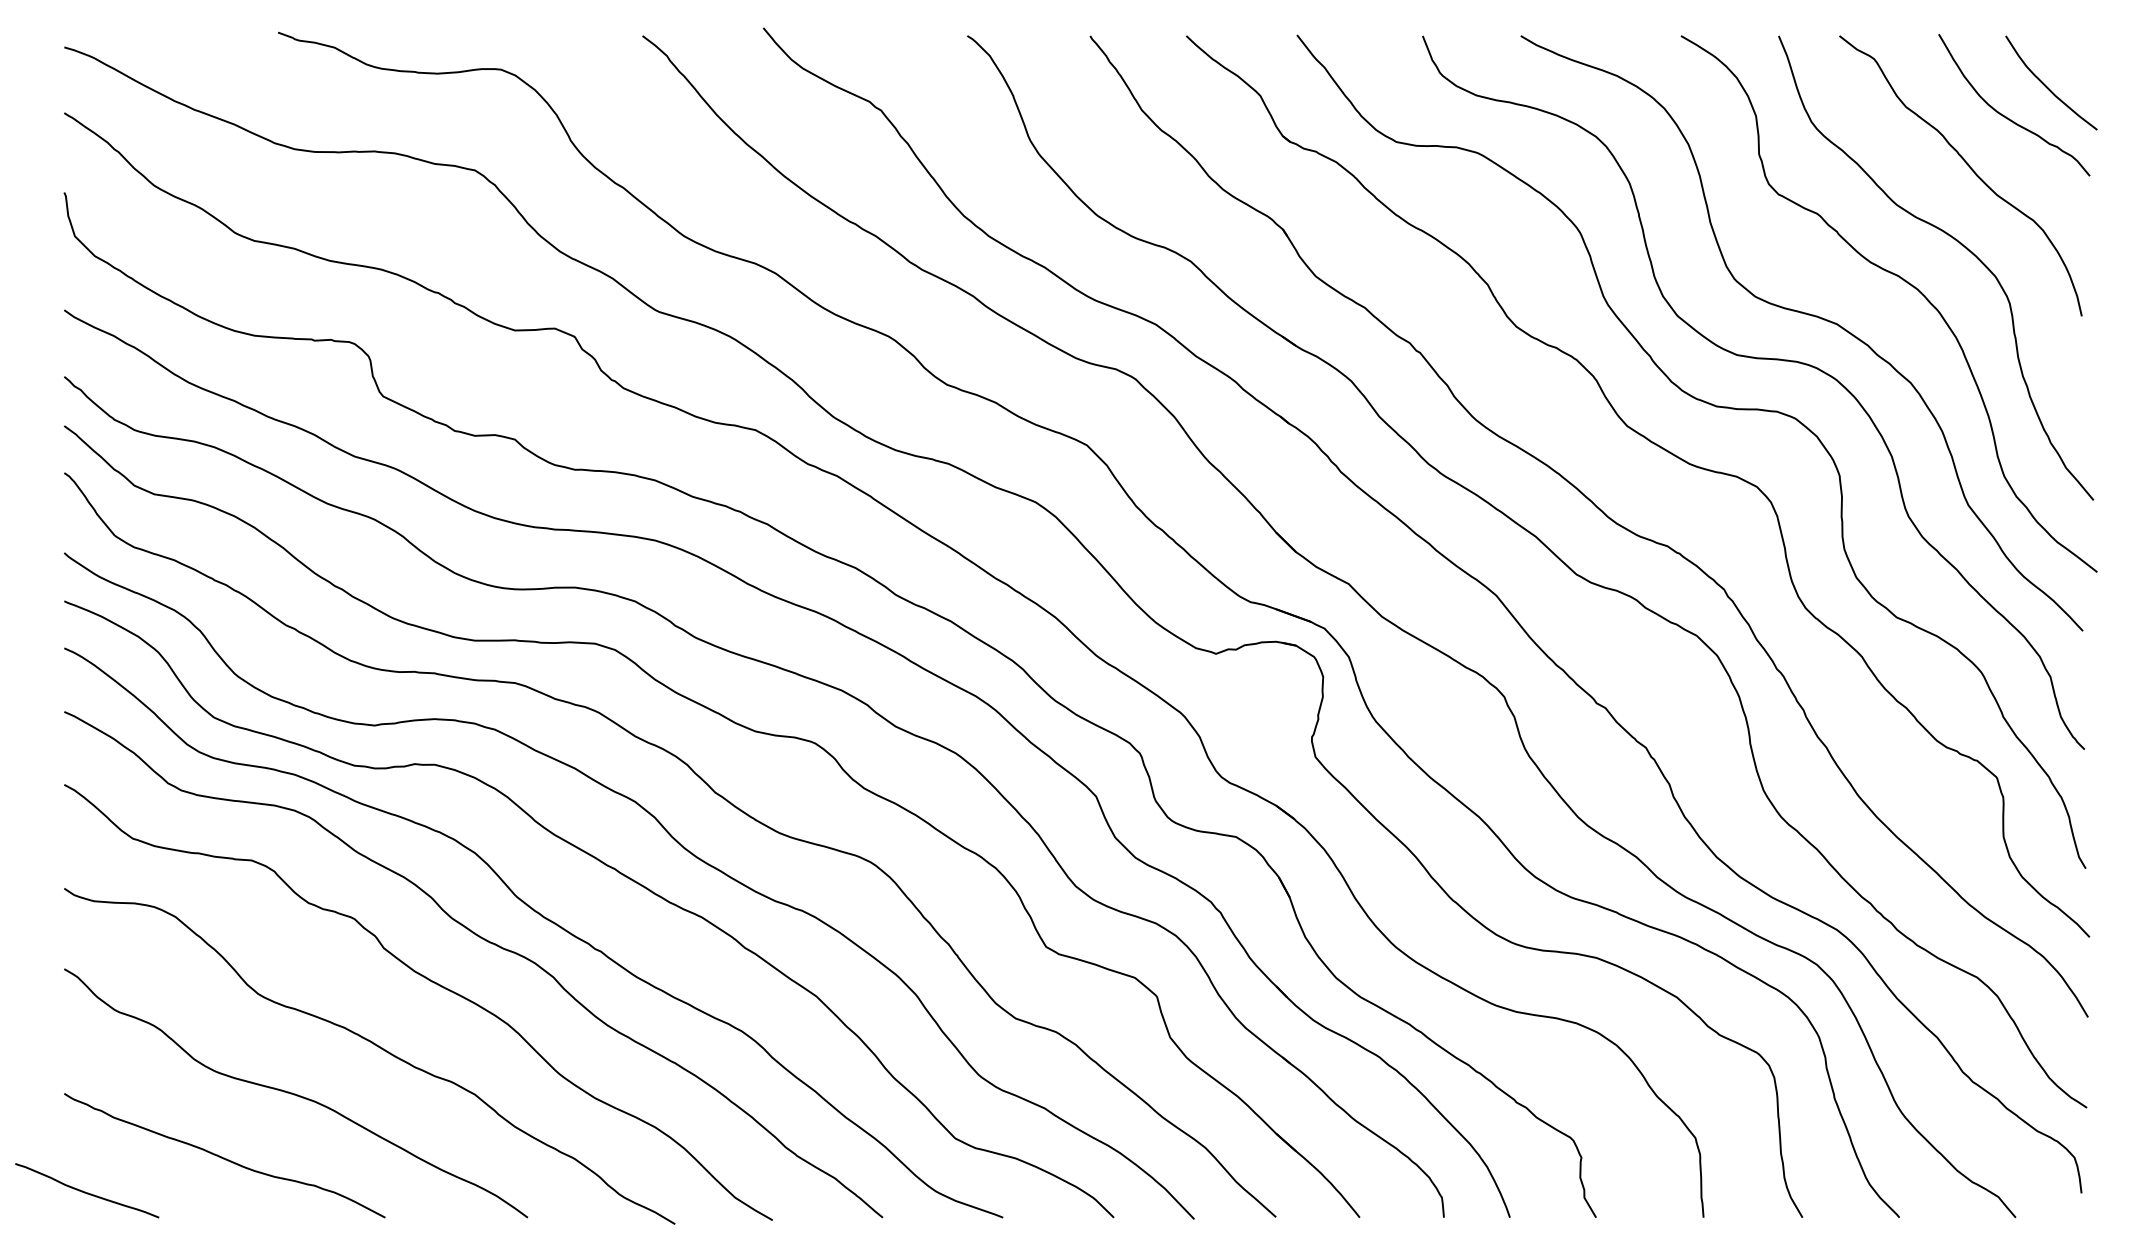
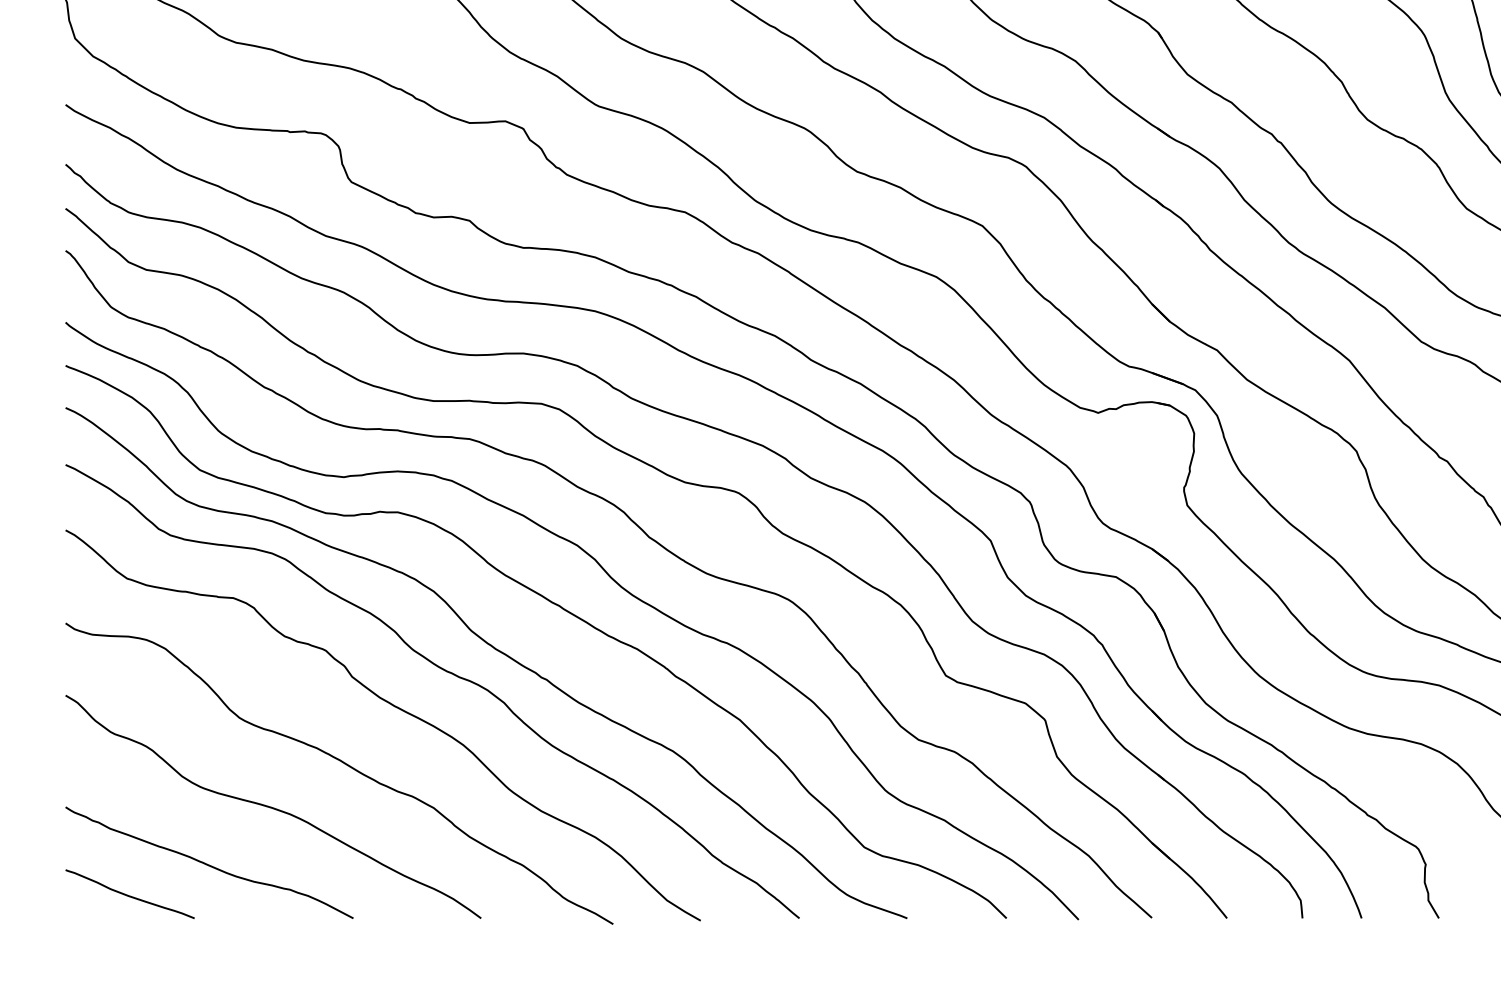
curve: (87, 1192) -> (130, 895), moved

